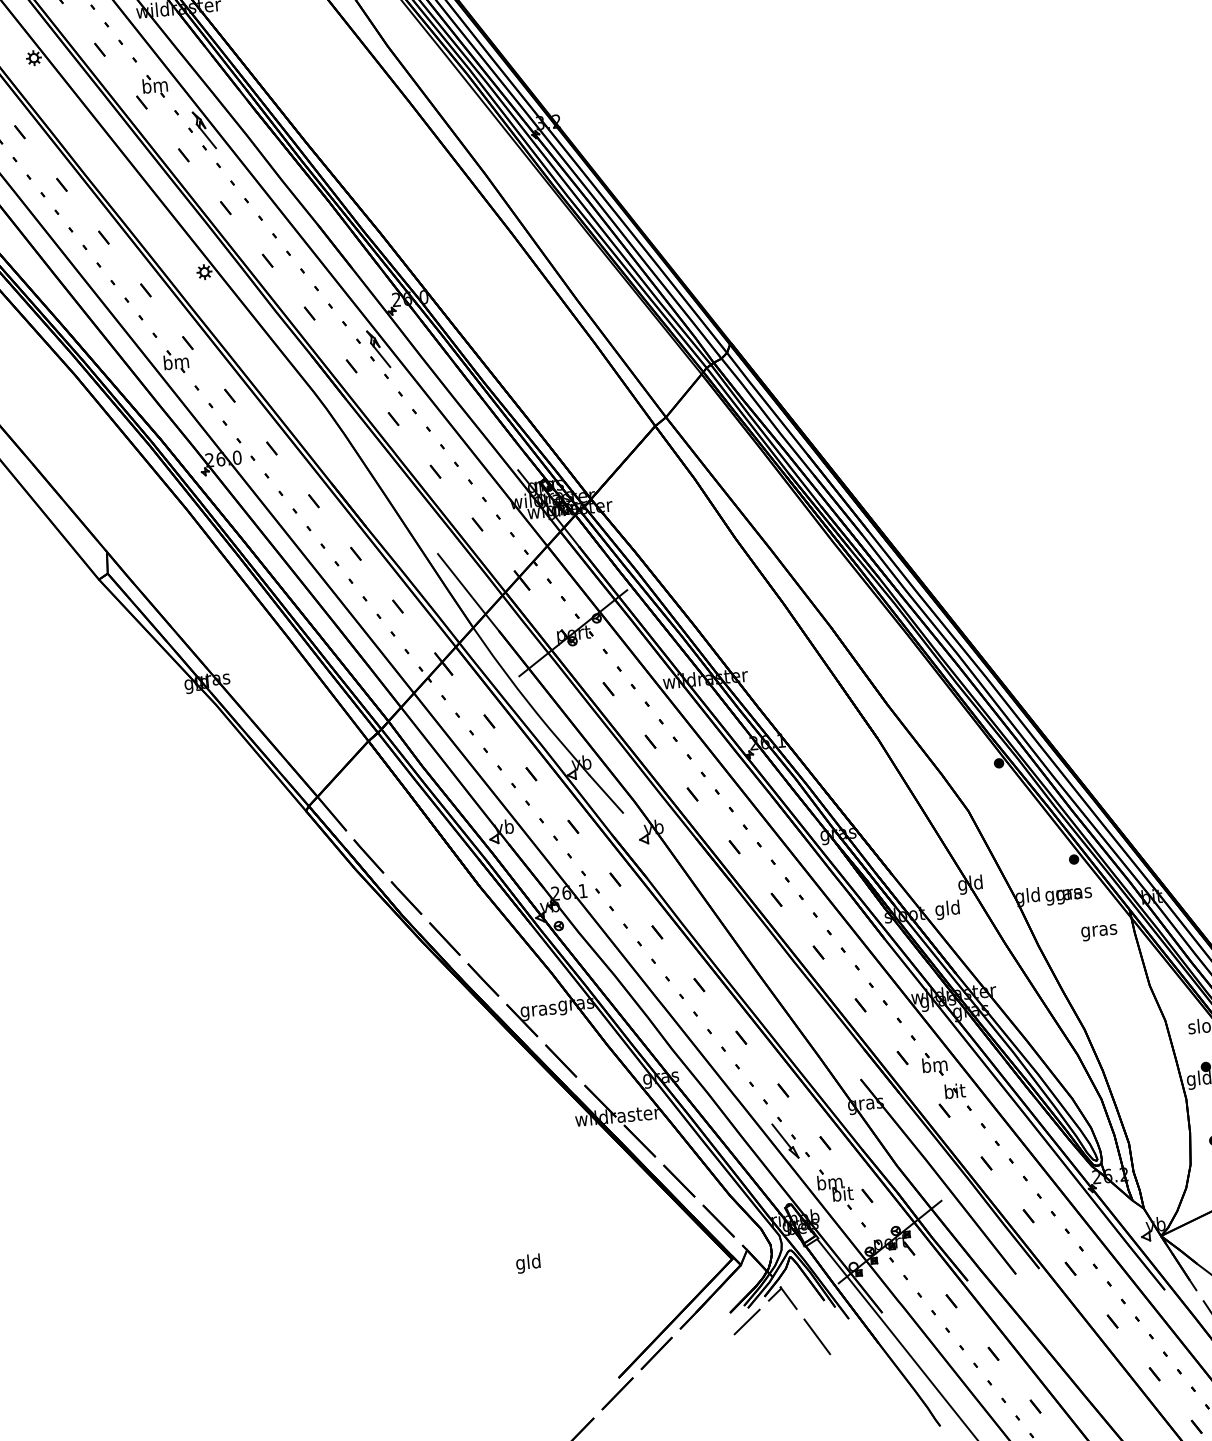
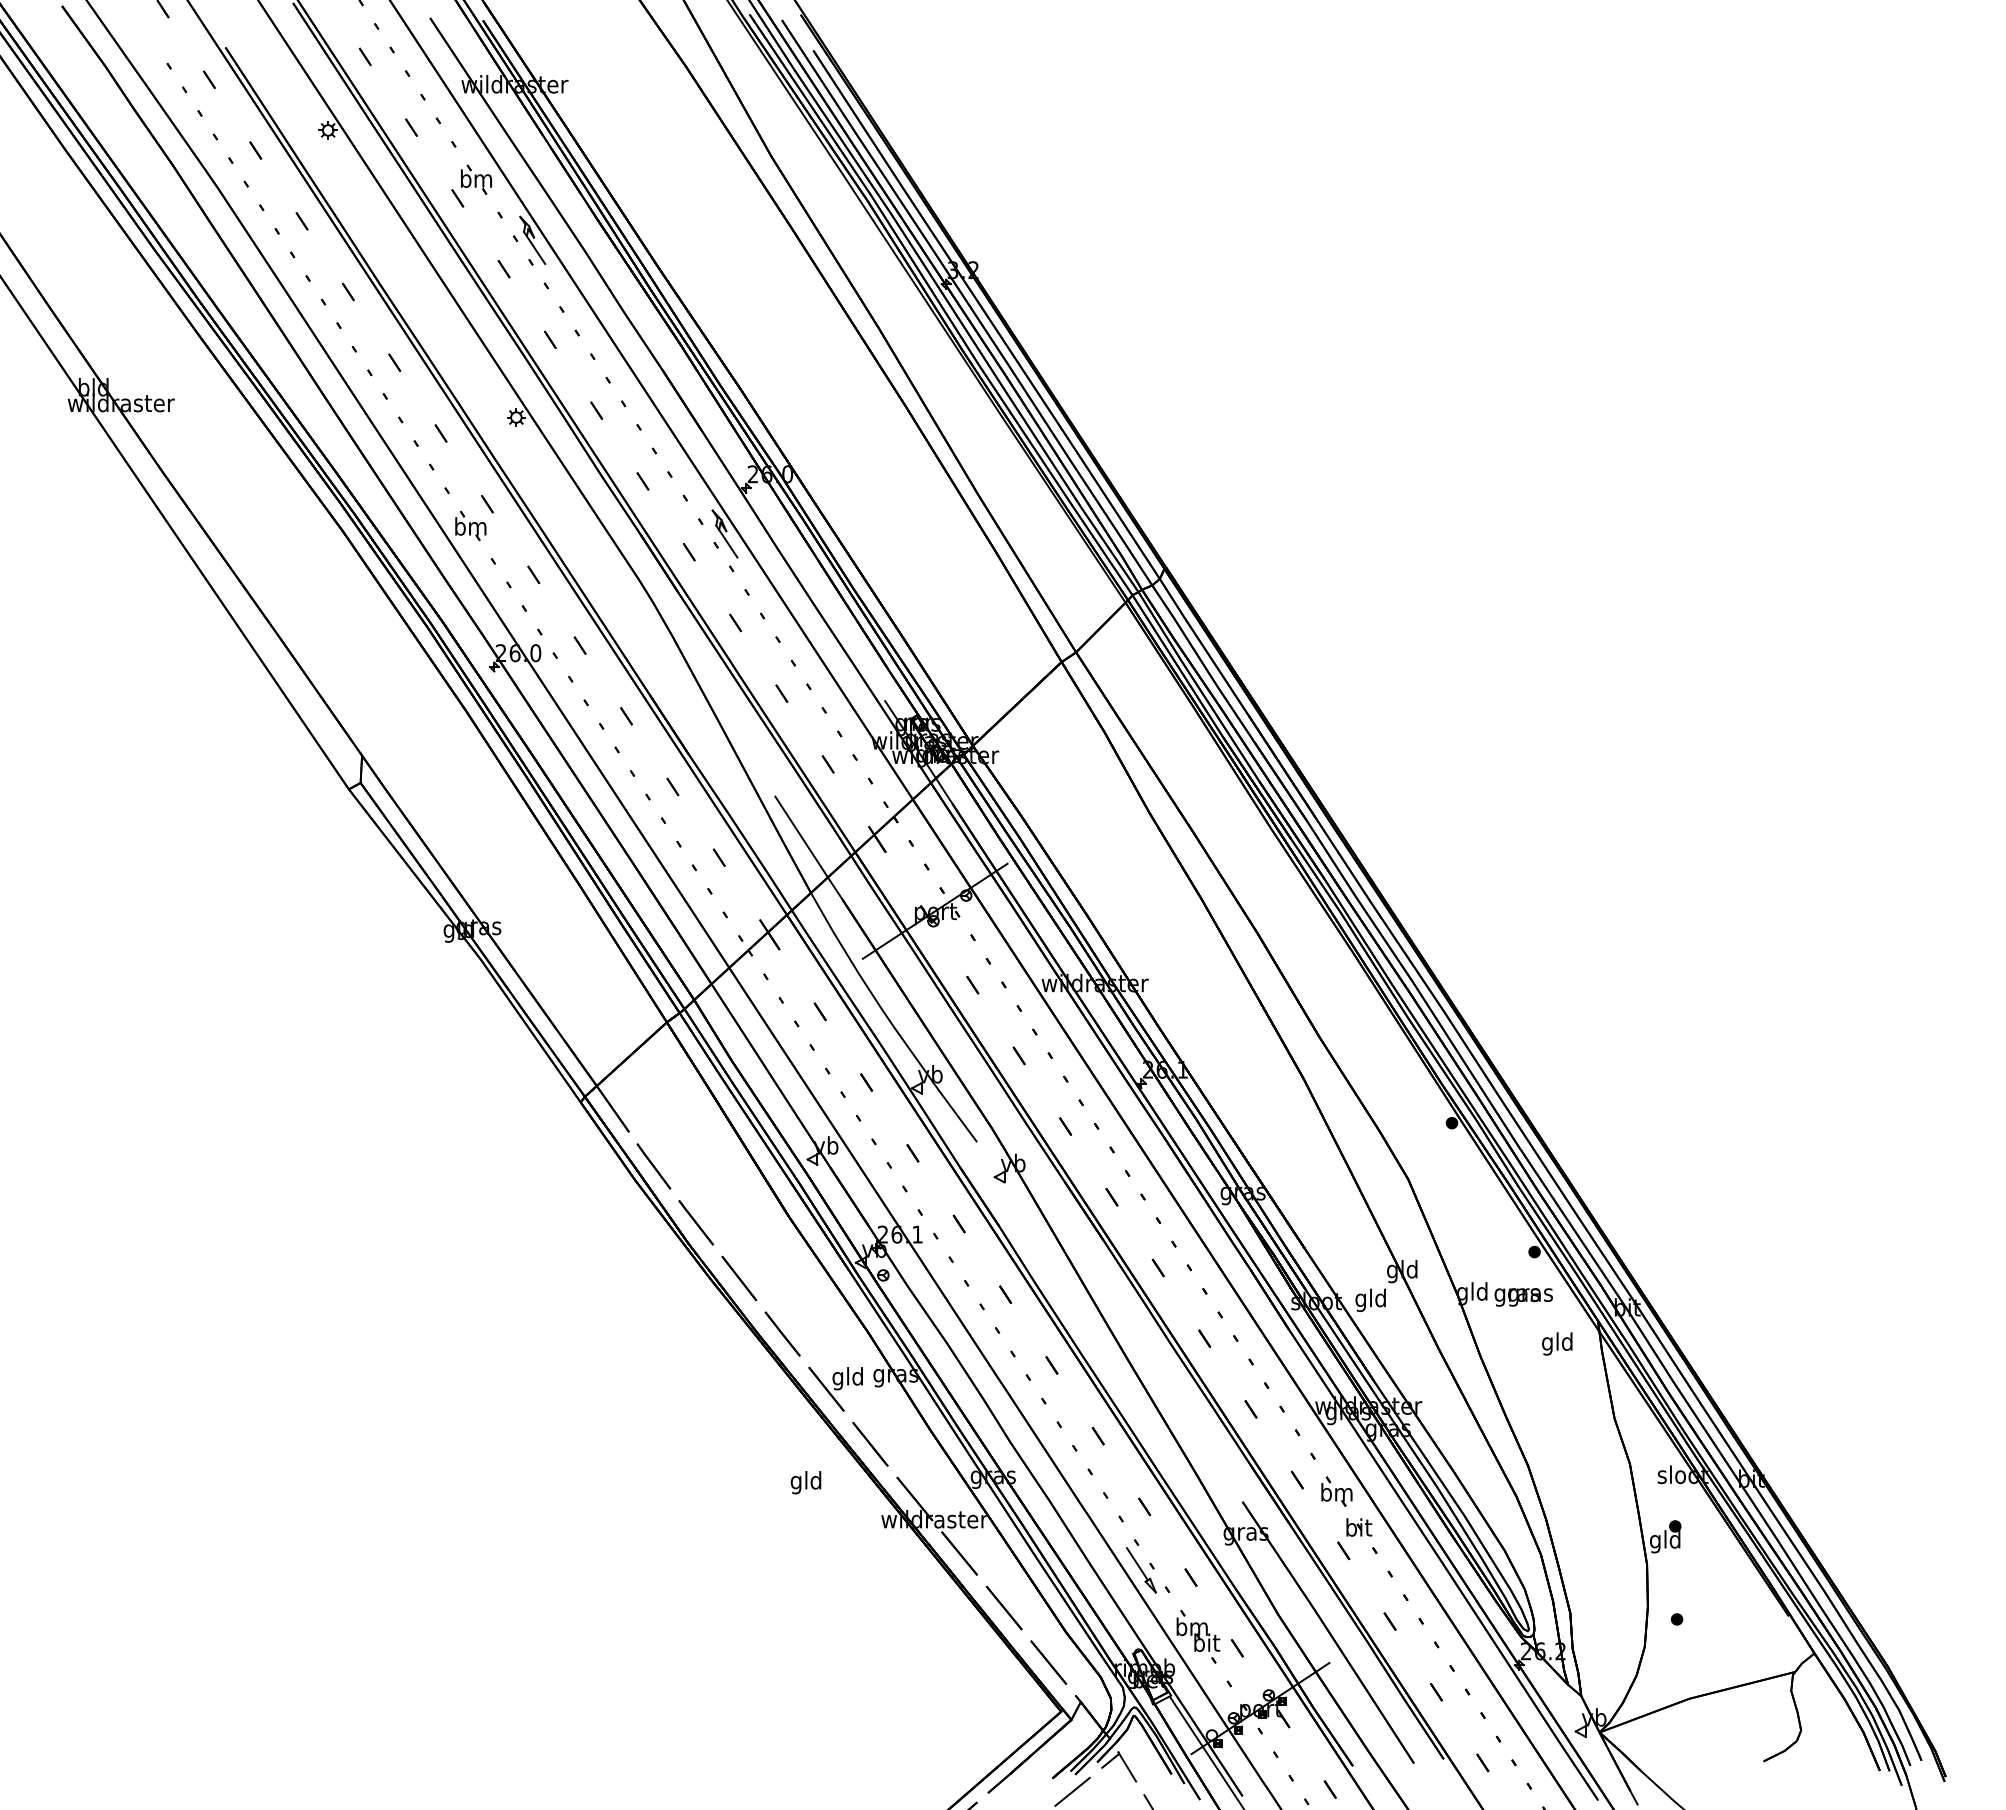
text: (1099, 930) -> (1557, 1343), gras -> gld
text: (538, 1010) -> (847, 1378), gras -> gld
text: (527, 1263) -> (805, 1482), moved

